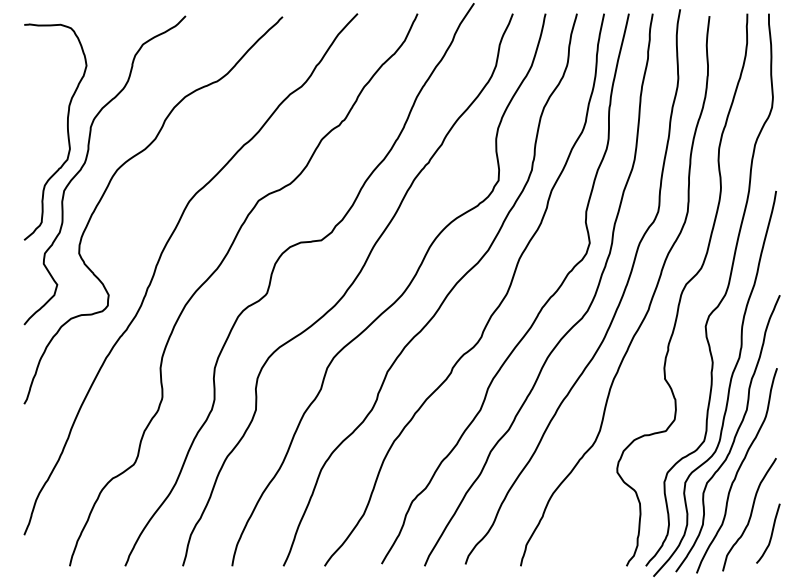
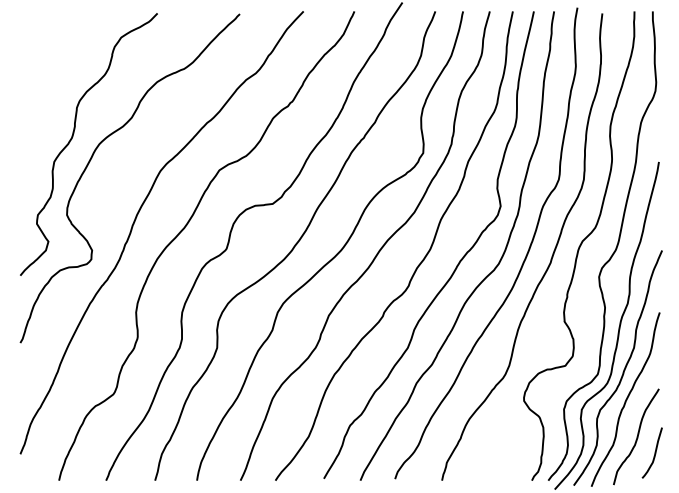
curve: (66, 131) -> (56, 111), removed

